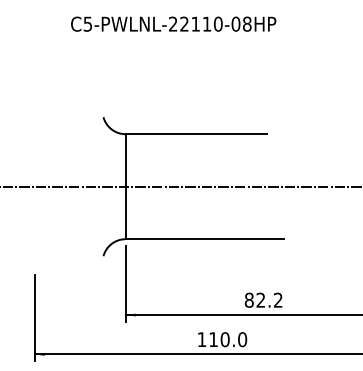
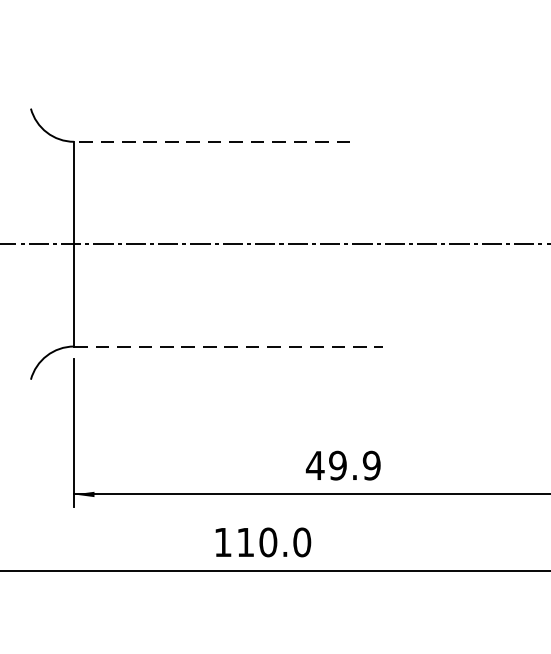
line: (196, 134) -> (212, 142), solid -> dashed
line: (205, 239) -> (229, 347), solid -> dashed
text: (263, 299) -> (342, 464), 82.2 -> 49.9

